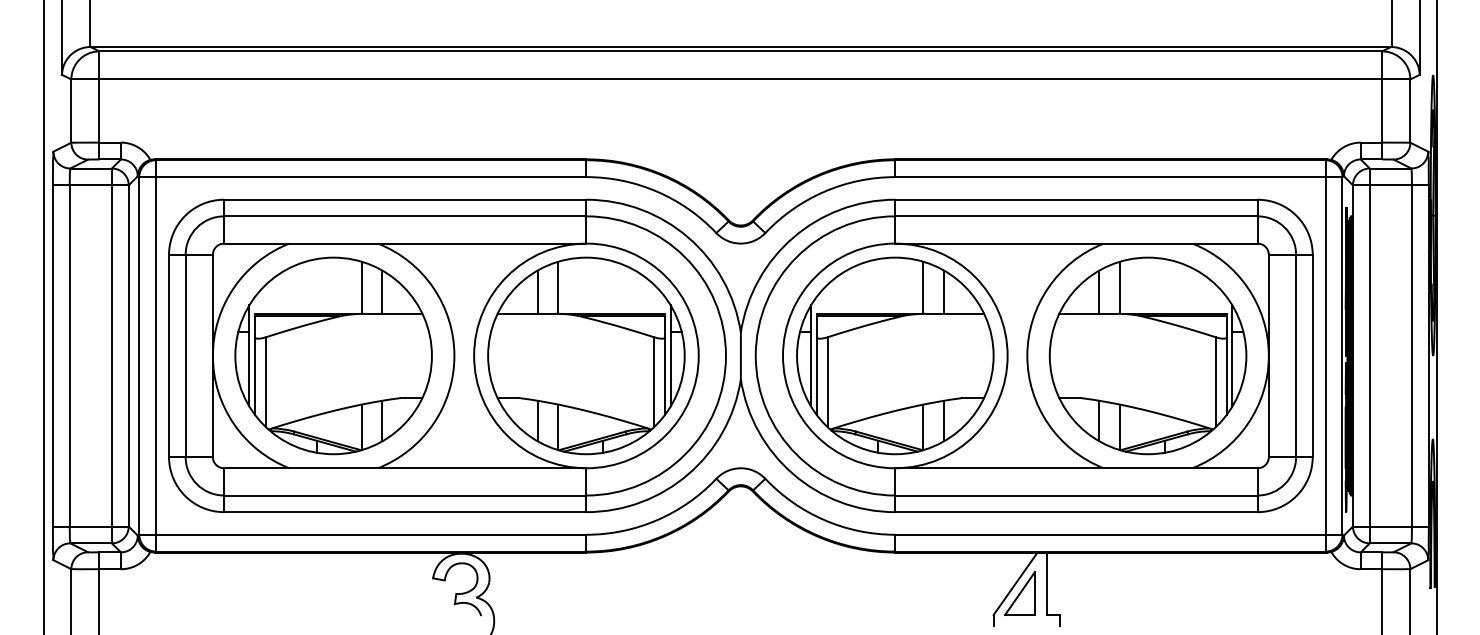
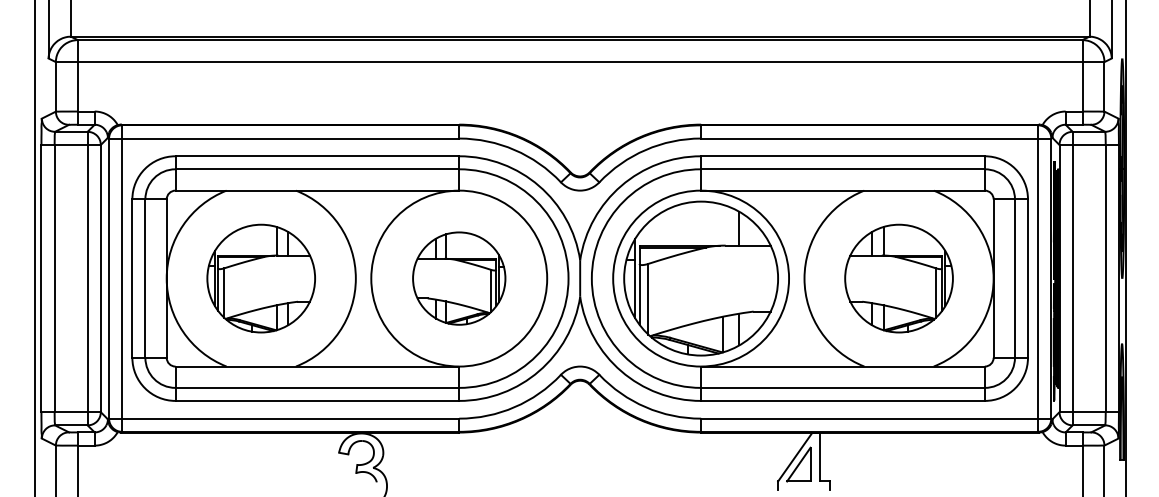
line: (923, 287) -> (723, 225), removed
part: (333, 355) -> (261, 278), size x0.7
part: (586, 355) -> (459, 278), size x0.6
part: (1147, 355) -> (898, 278), size x0.7

